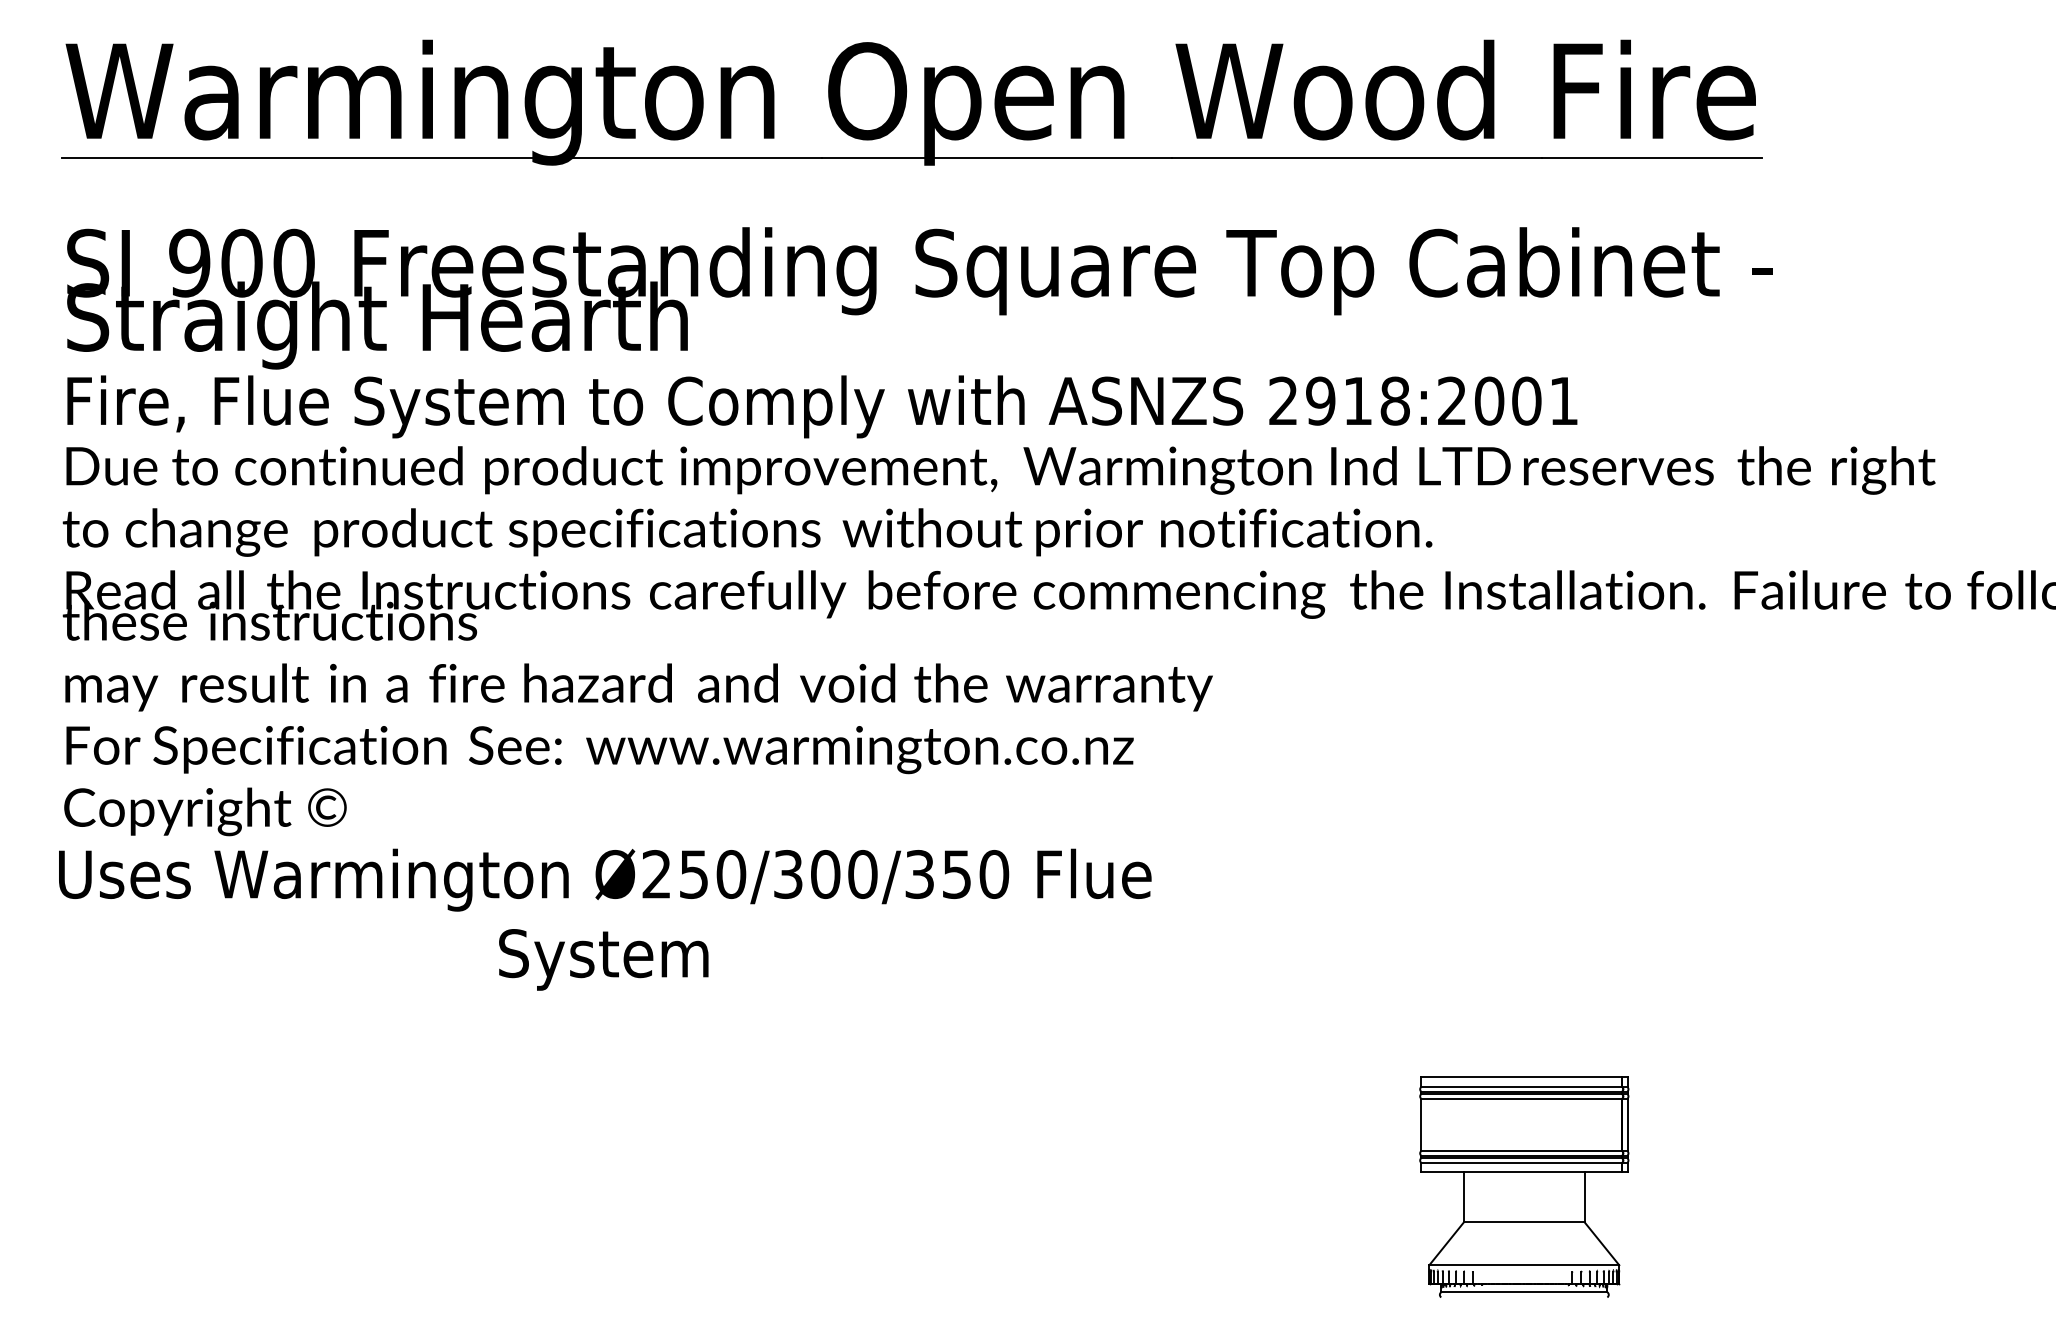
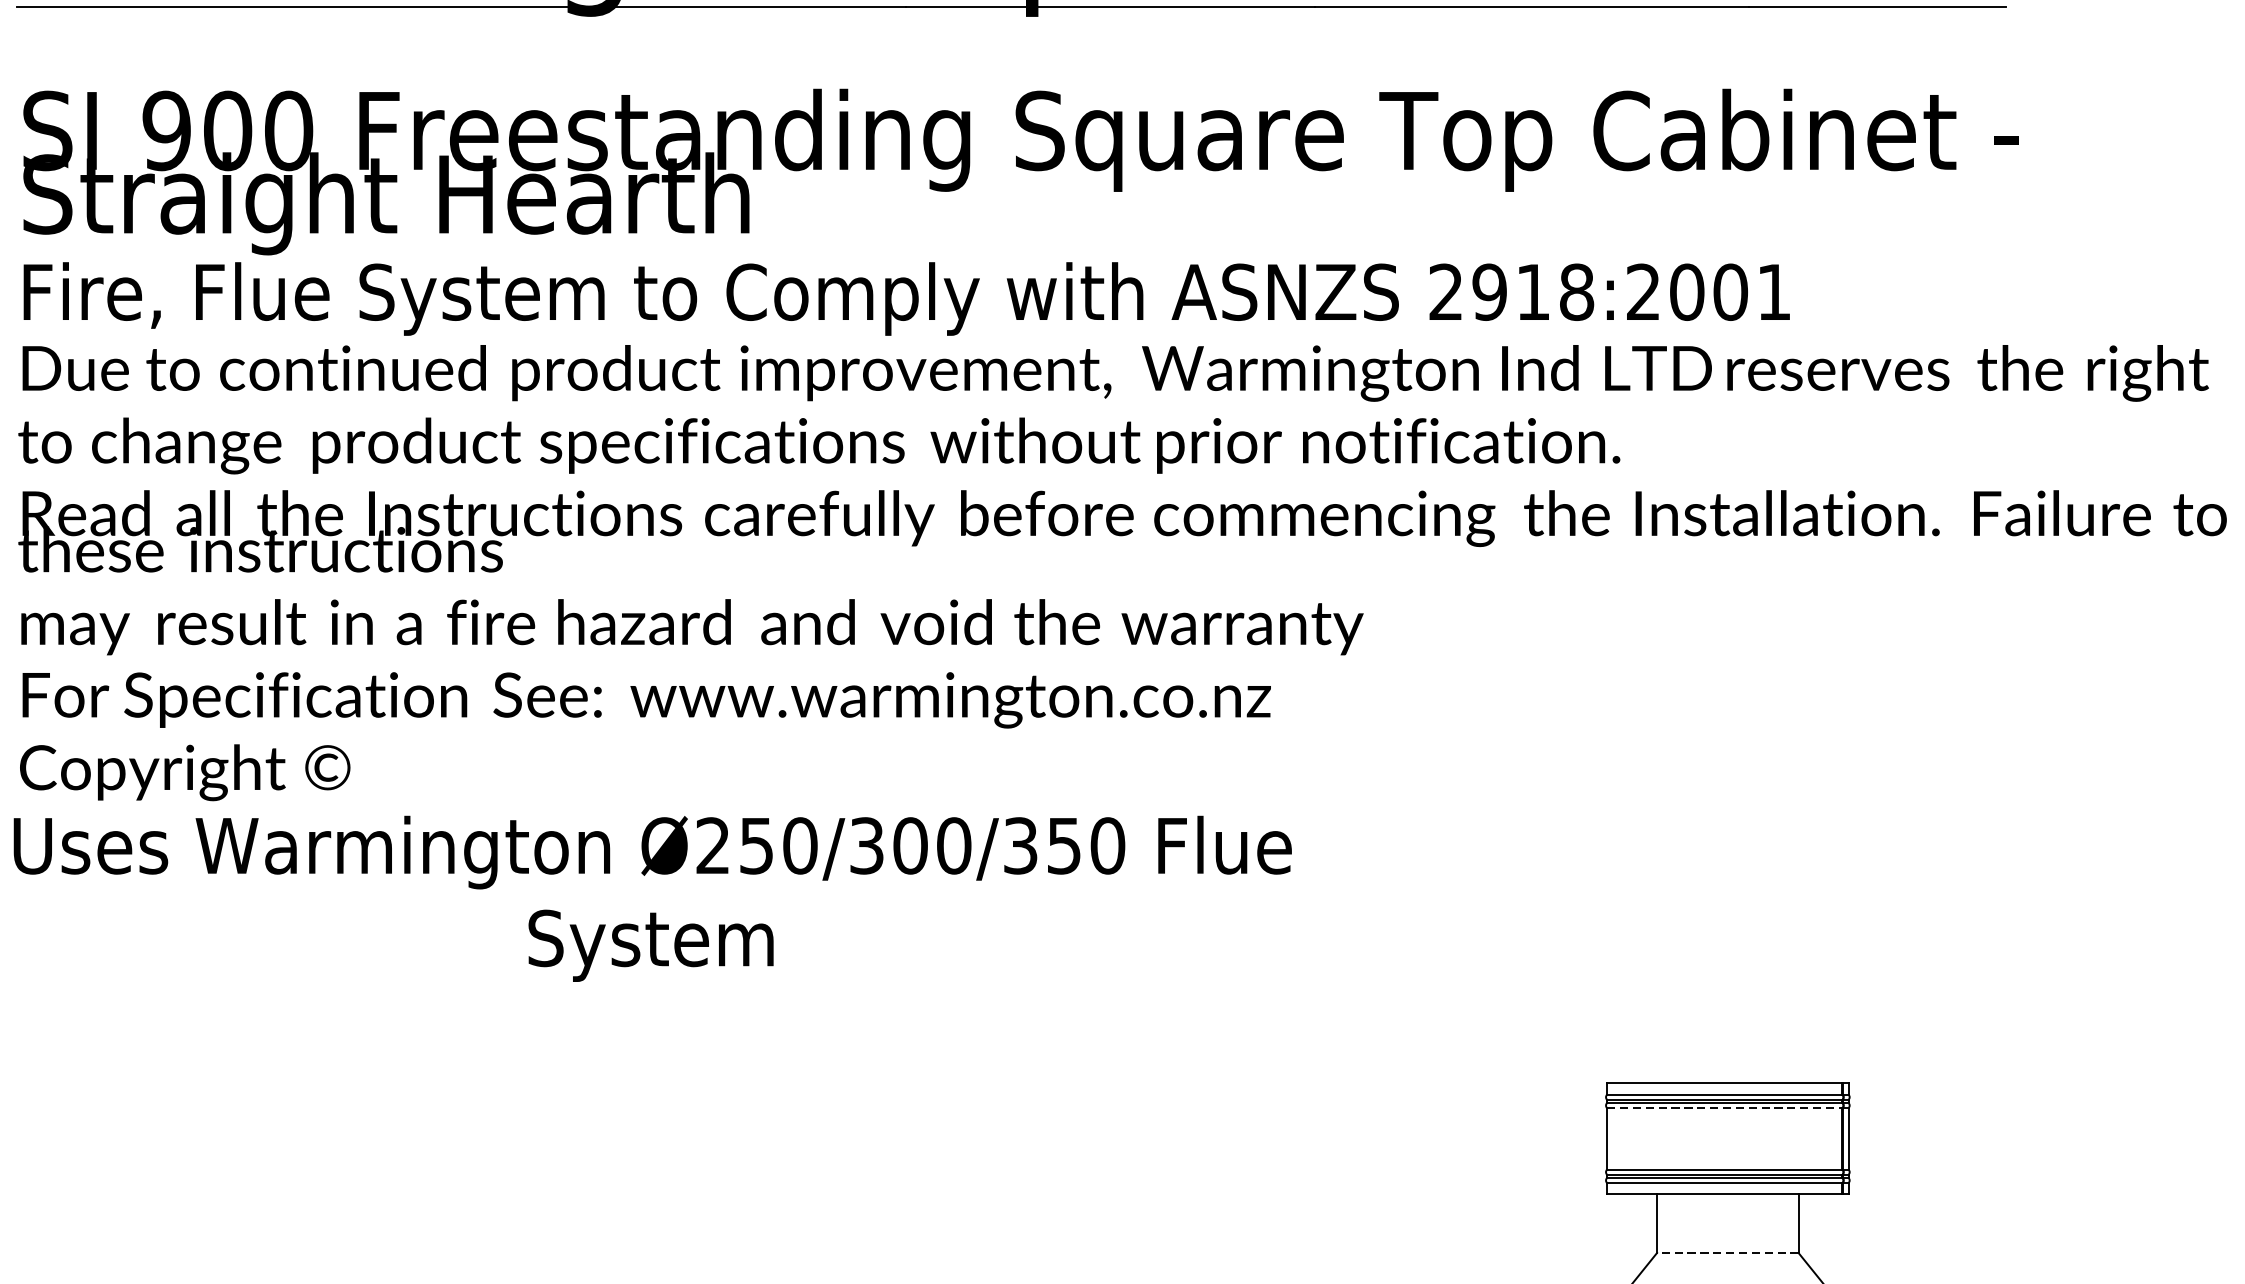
line: (1521, 1098) -> (1724, 1107), solid -> dashed
line: (1523, 1222) -> (1726, 1253), solid -> dashed

